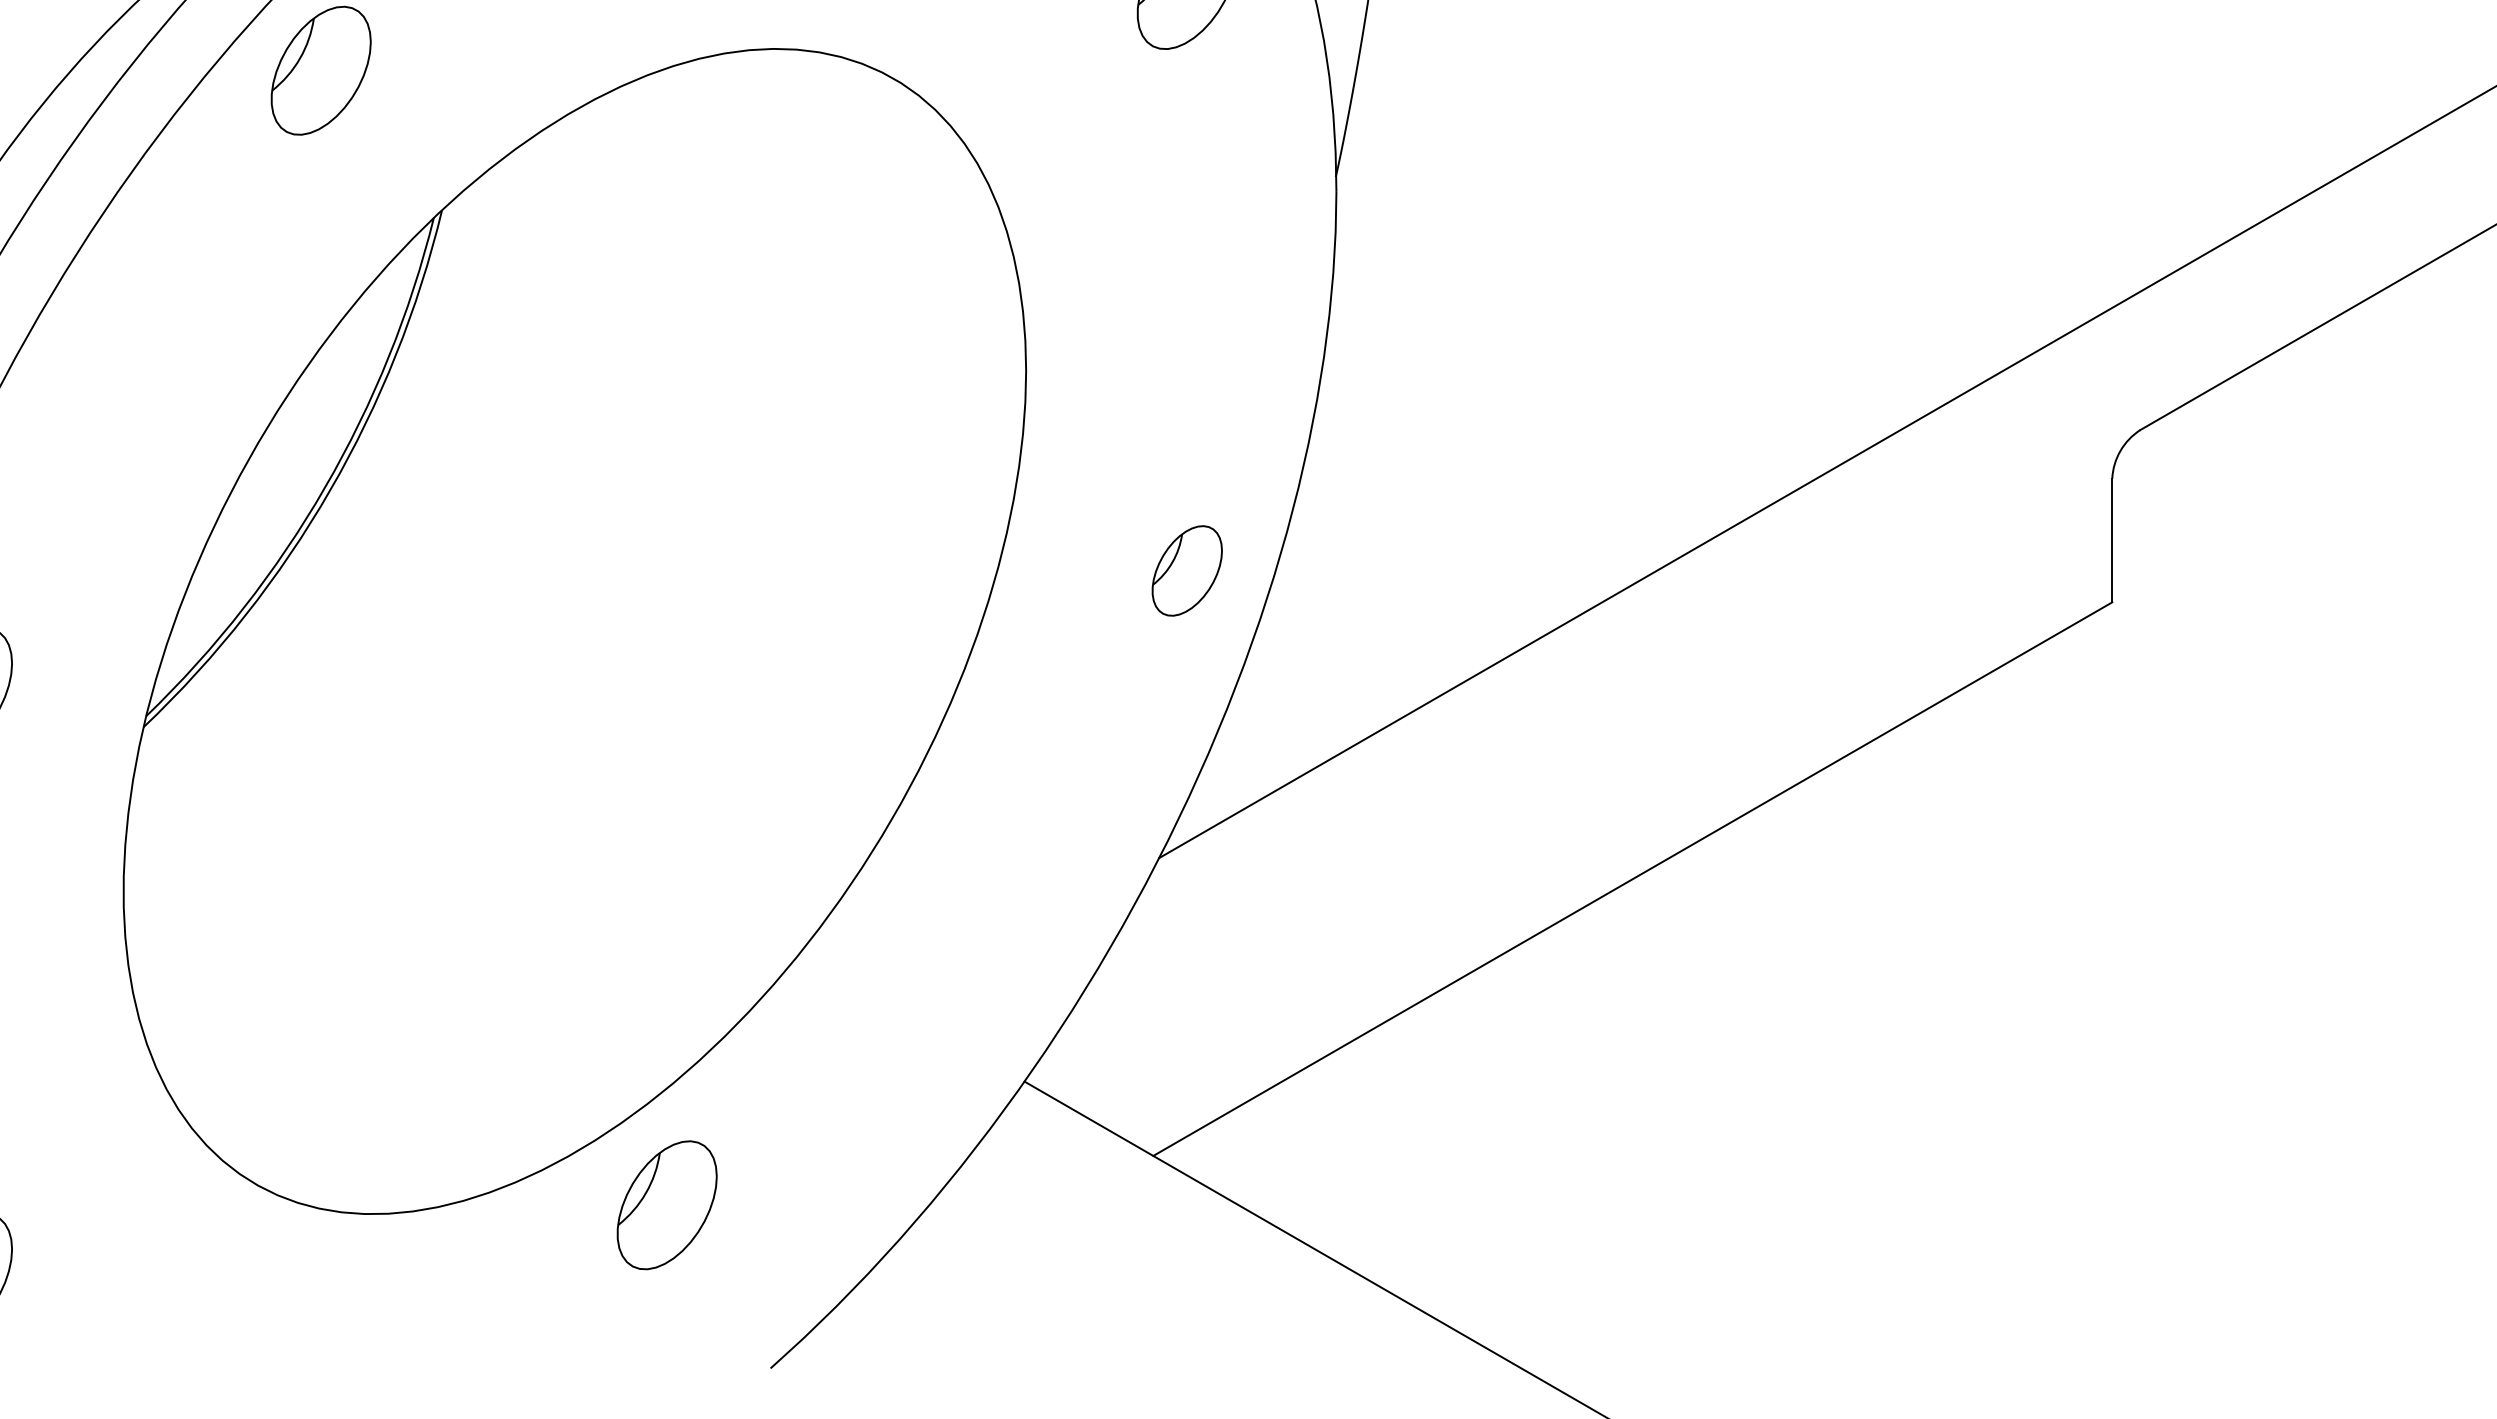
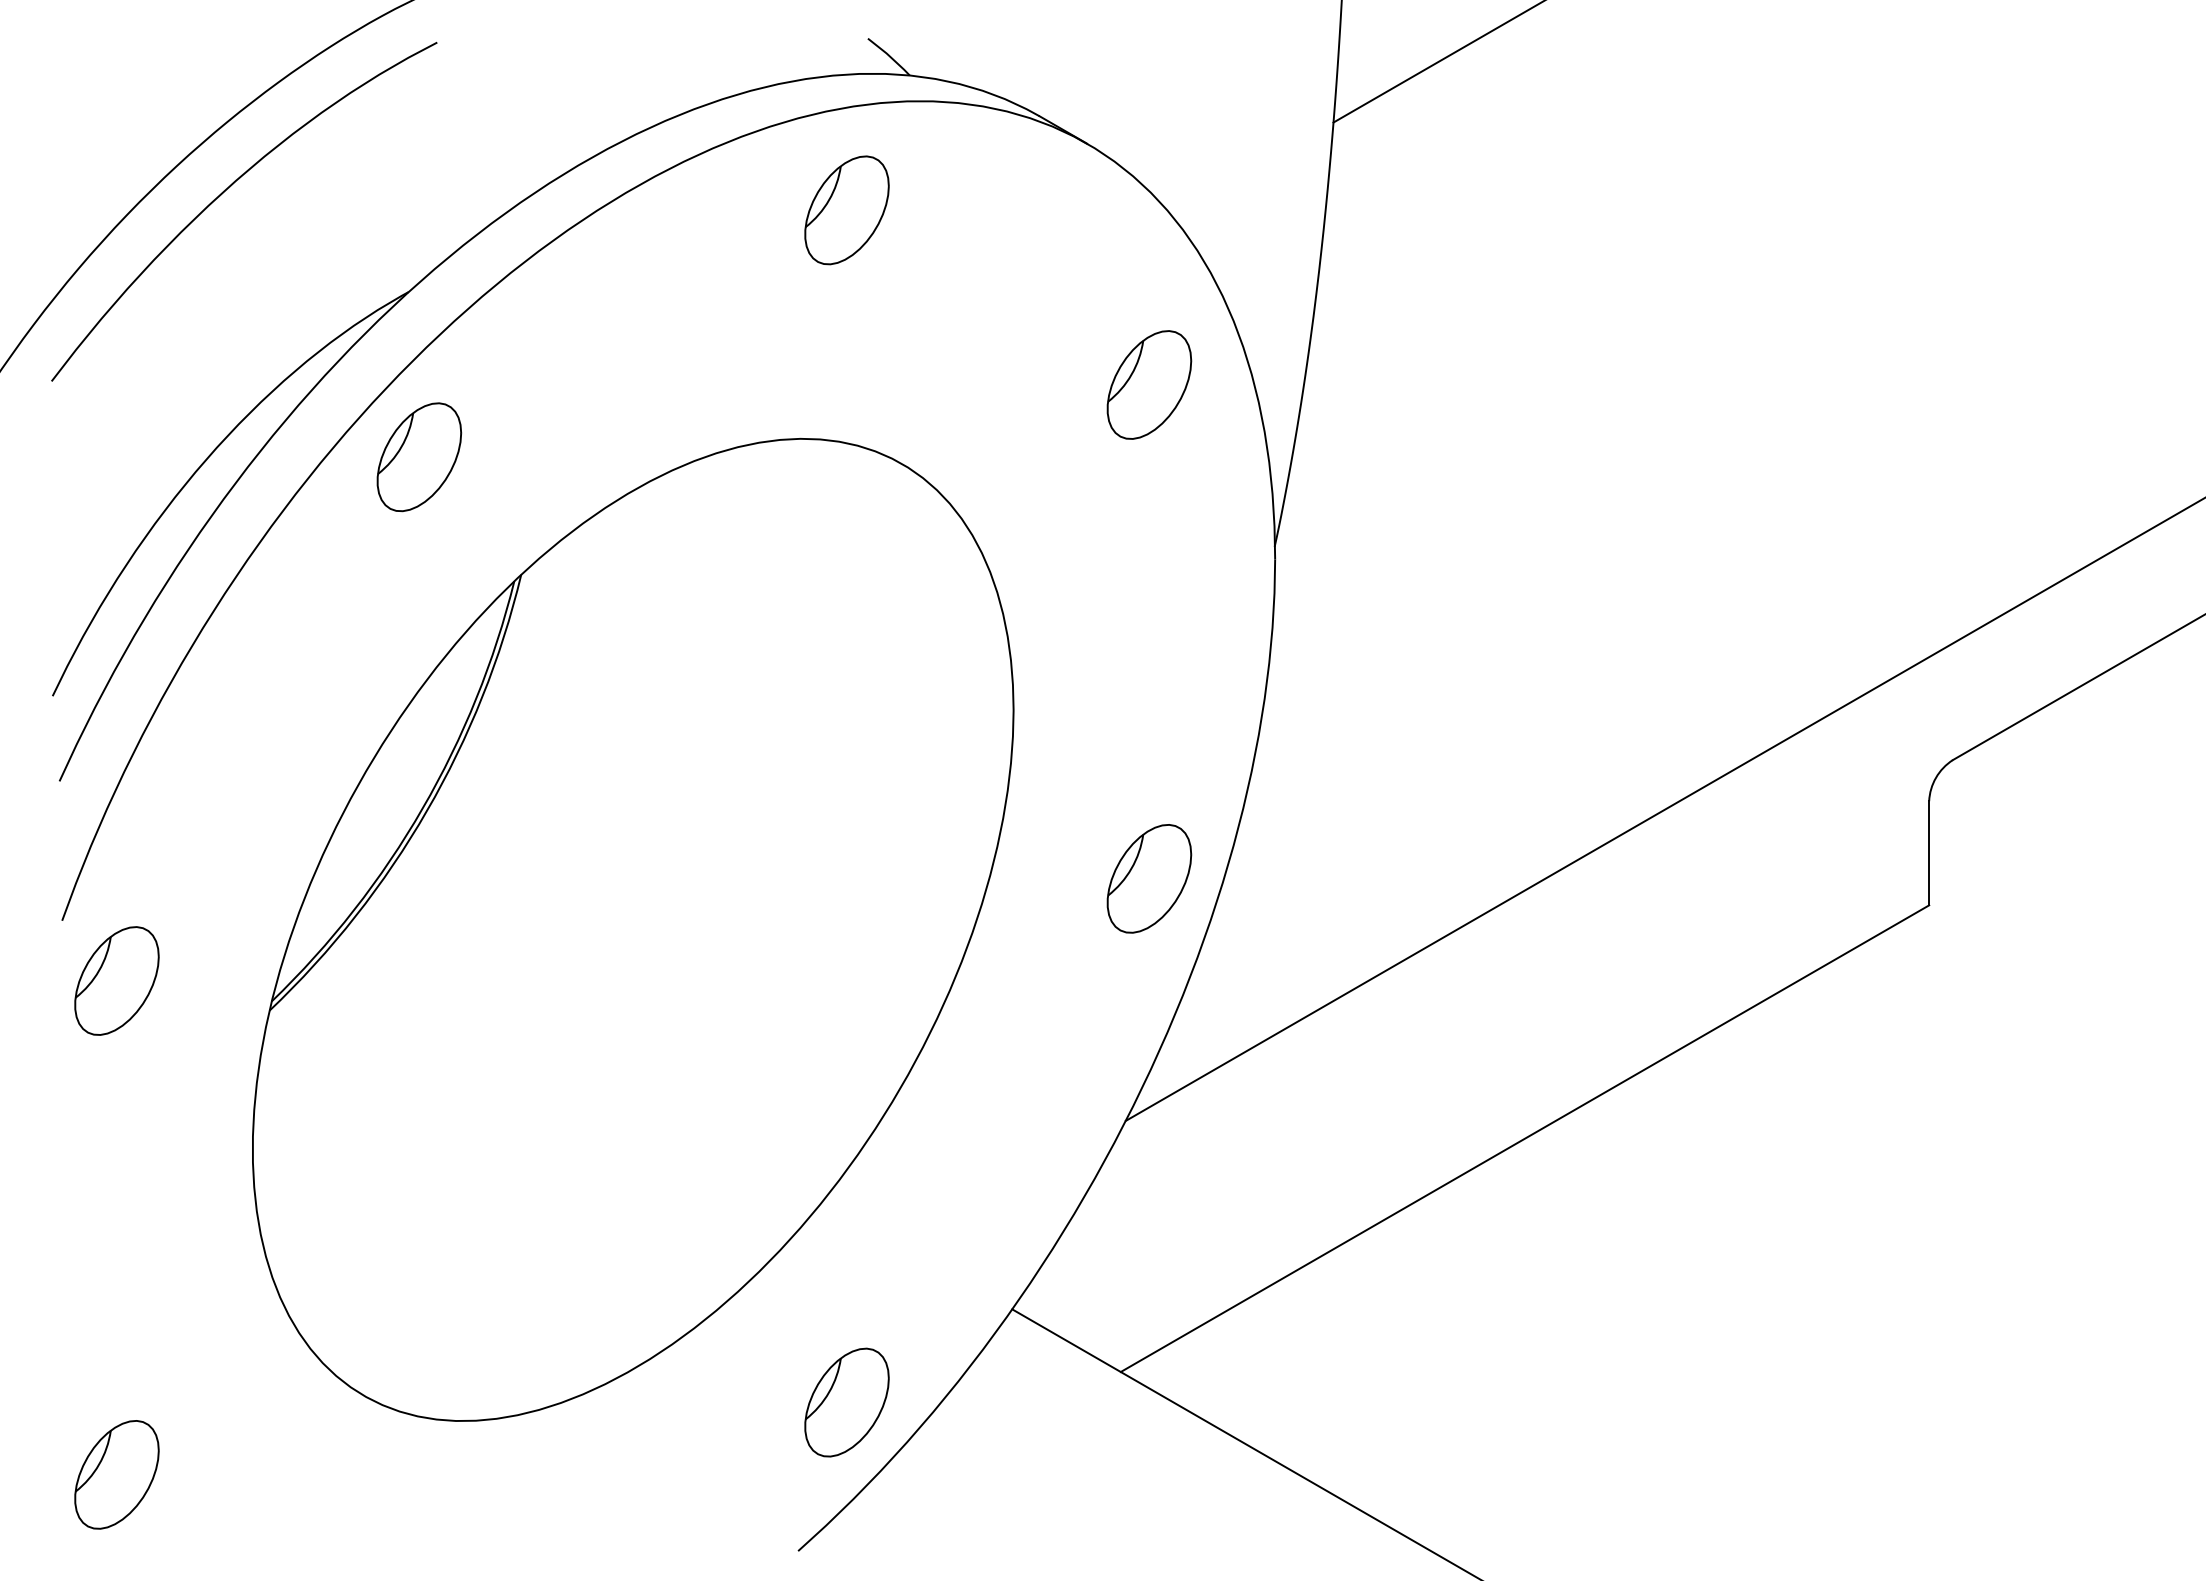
part: (1187, 570) -> (1149, 878), size x1.43
part: (666, 1205) -> (846, 1402), moved

